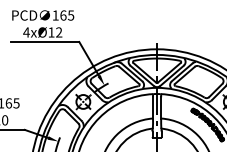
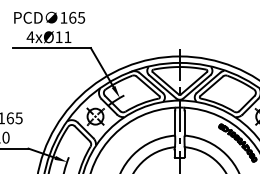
text: (58, 31) -> (67, 36), 4xØ12 -> 4xØ11

